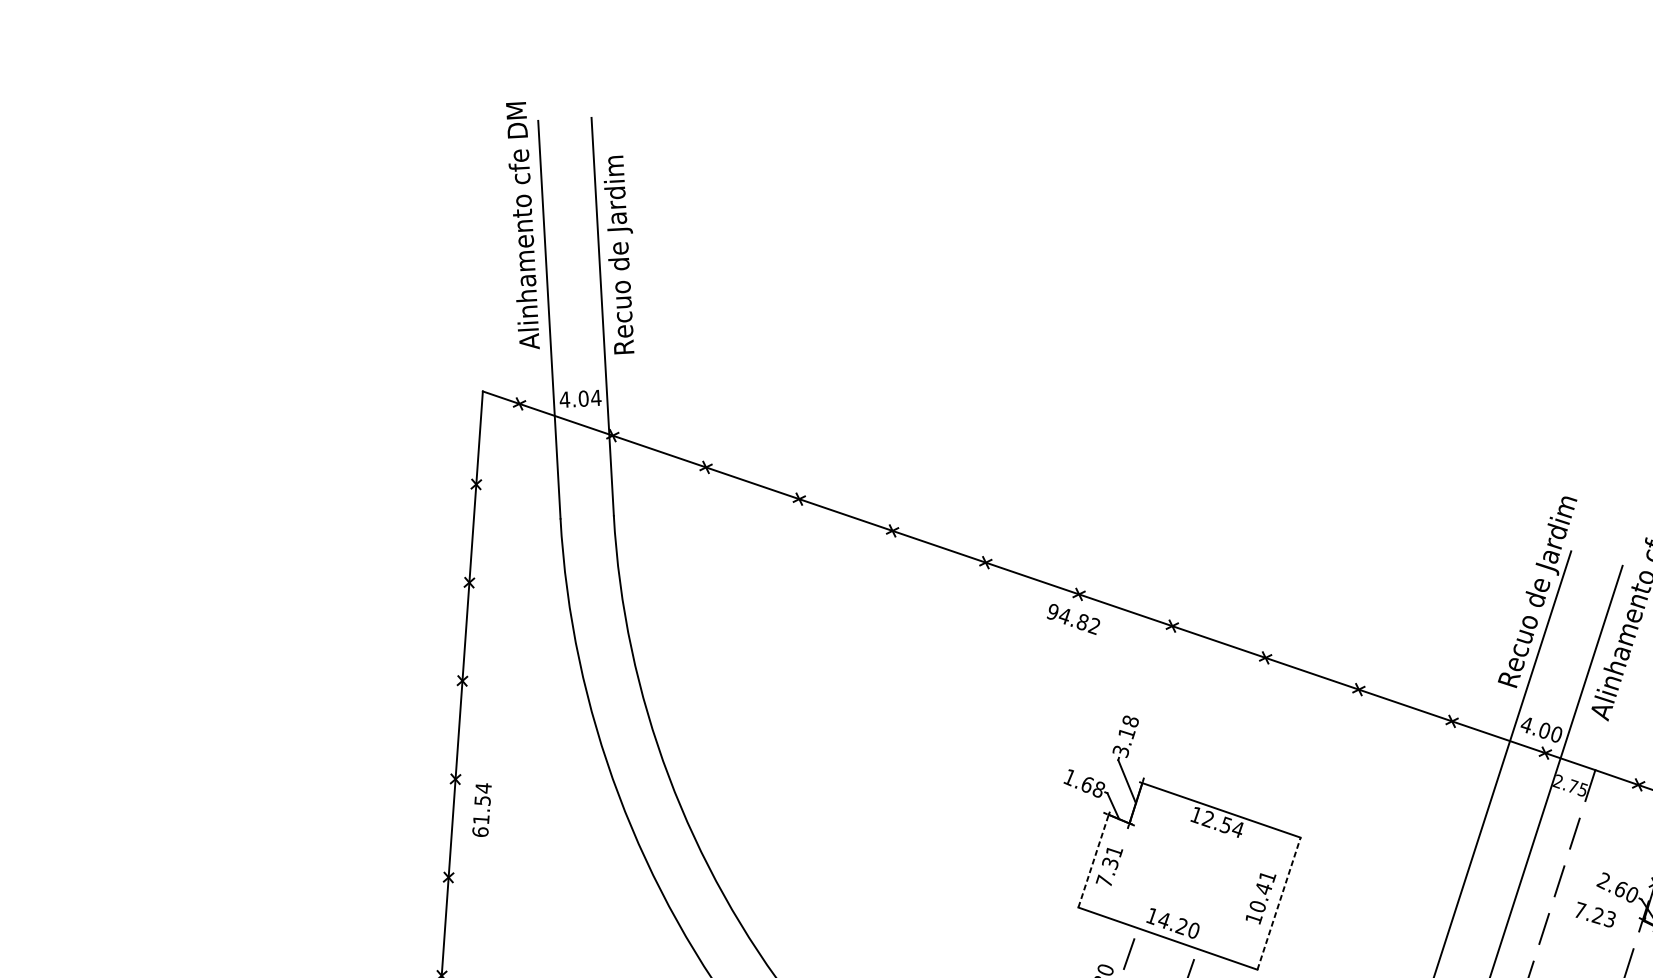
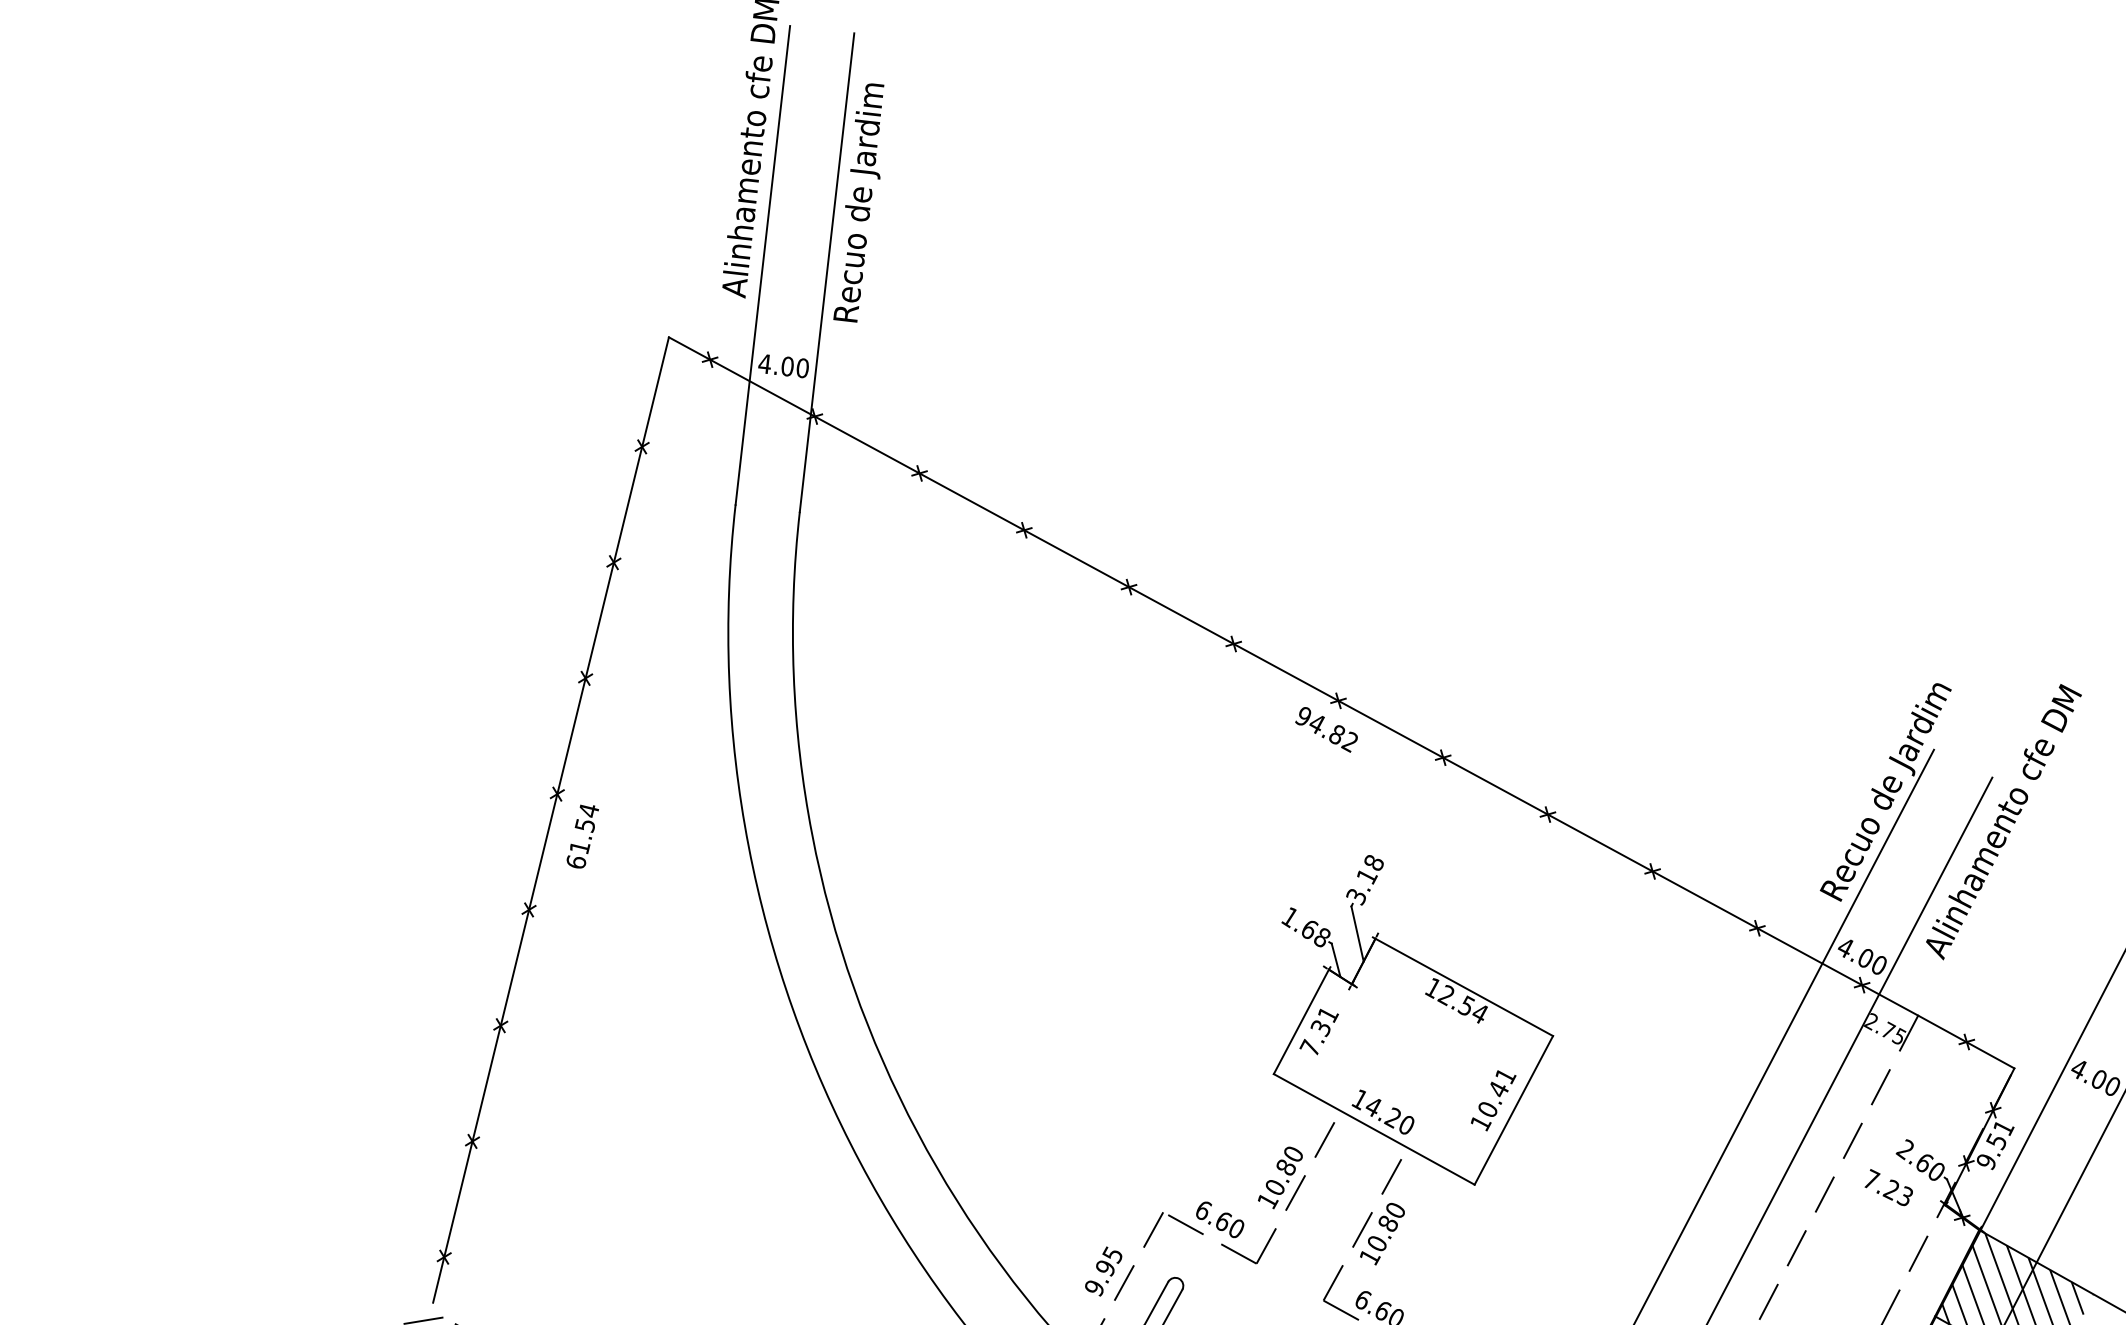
text: (596, 398) -> (802, 368), 4.04 -> 4.00
line: (1093, 860) -> (1301, 1021), dashed -> solid
line: (1279, 902) -> (1514, 1109), dashed -> solid

